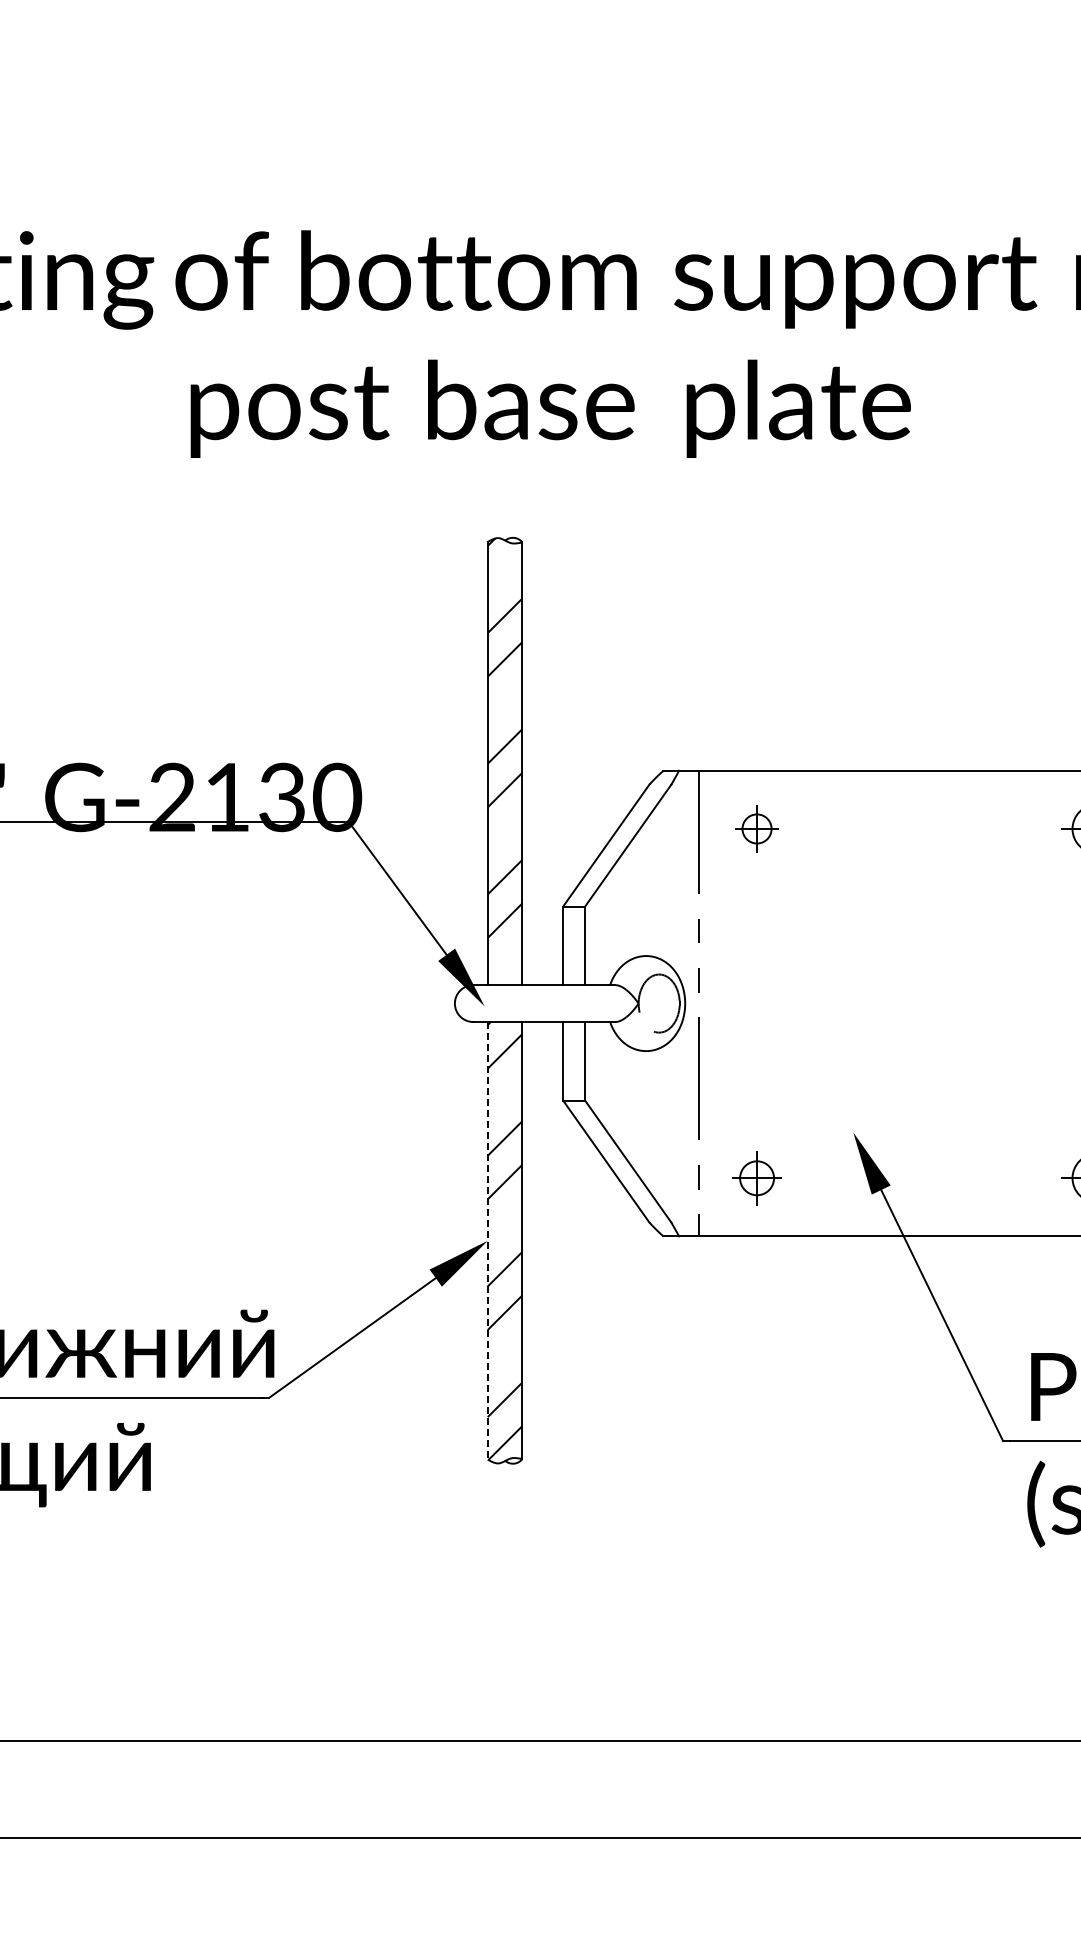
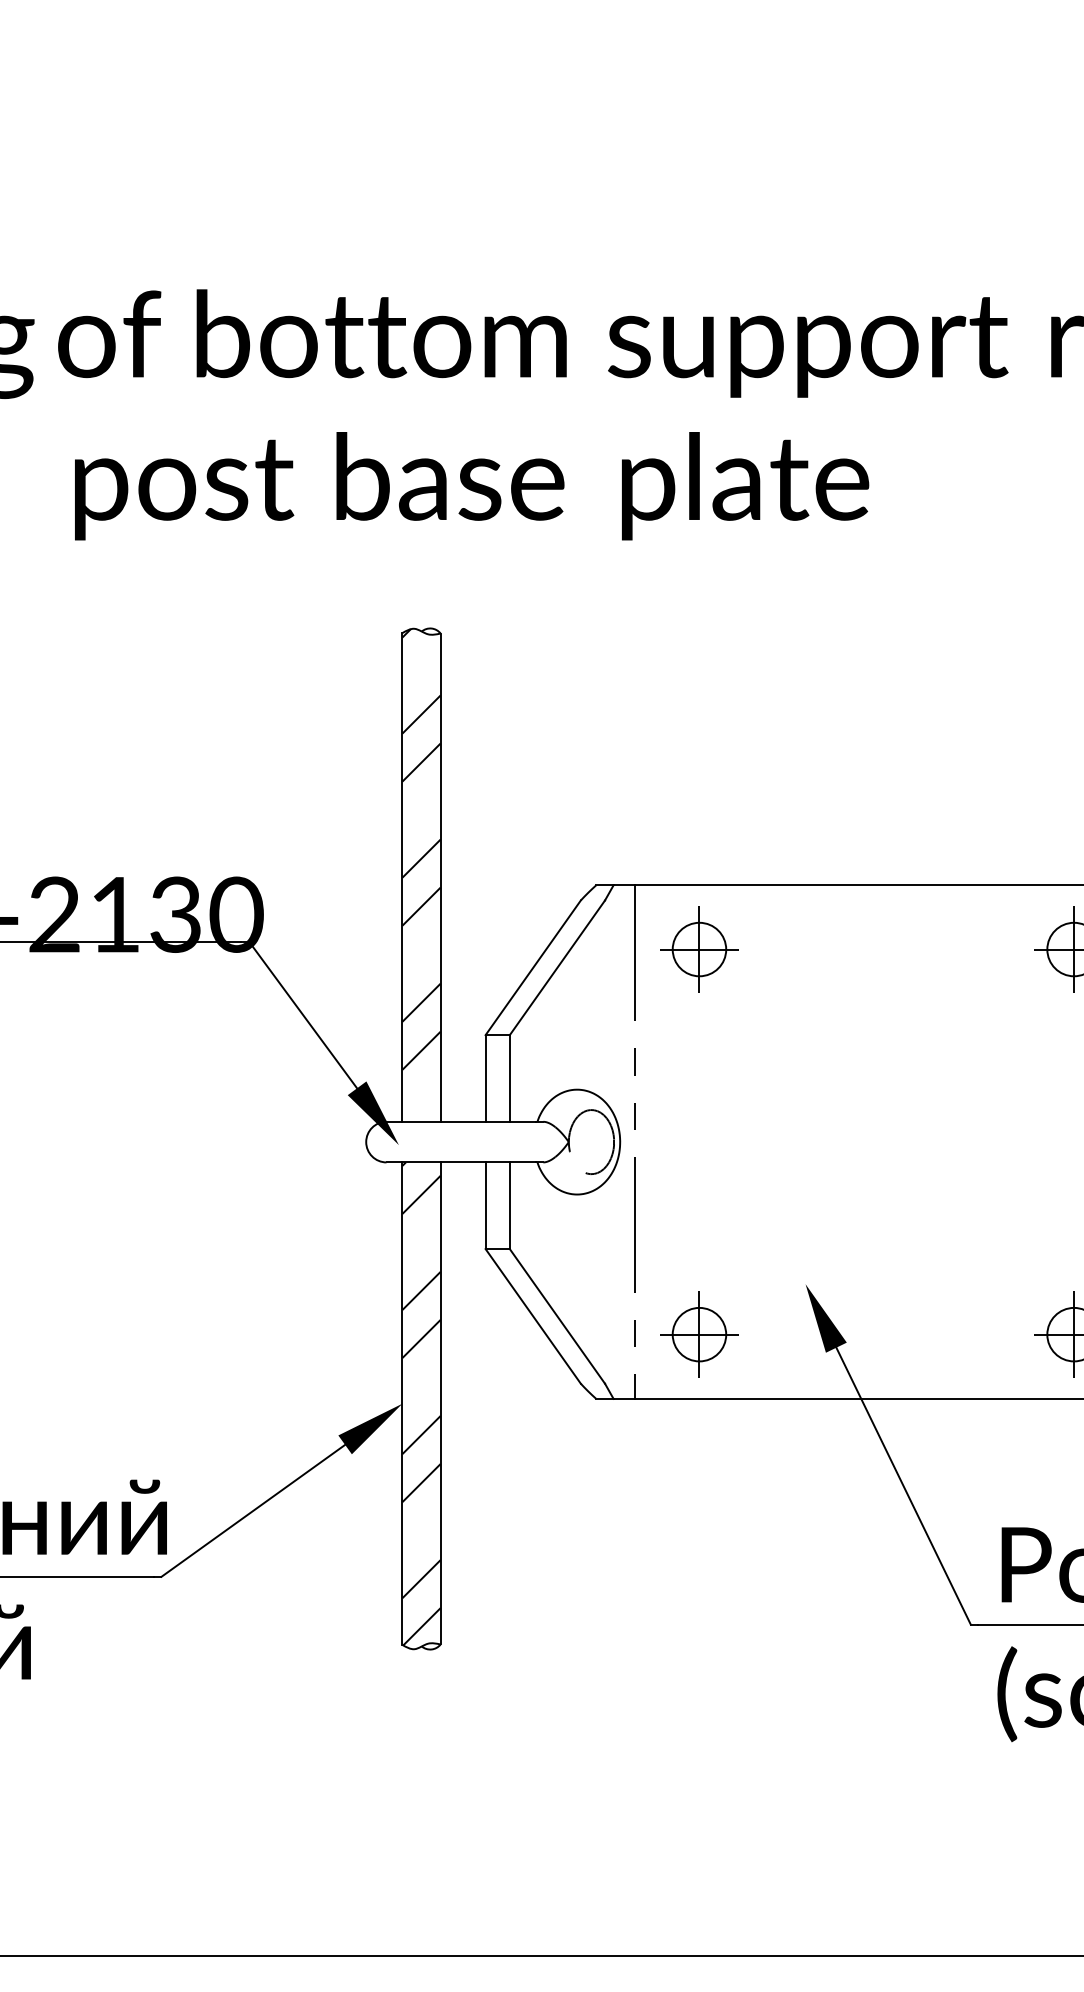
part: (756, 828) -> (698, 949), size x1.67
part: (756, 1178) -> (698, 1335), size x1.43
line: (487, 1240) -> (402, 1403), dashed -> solid

